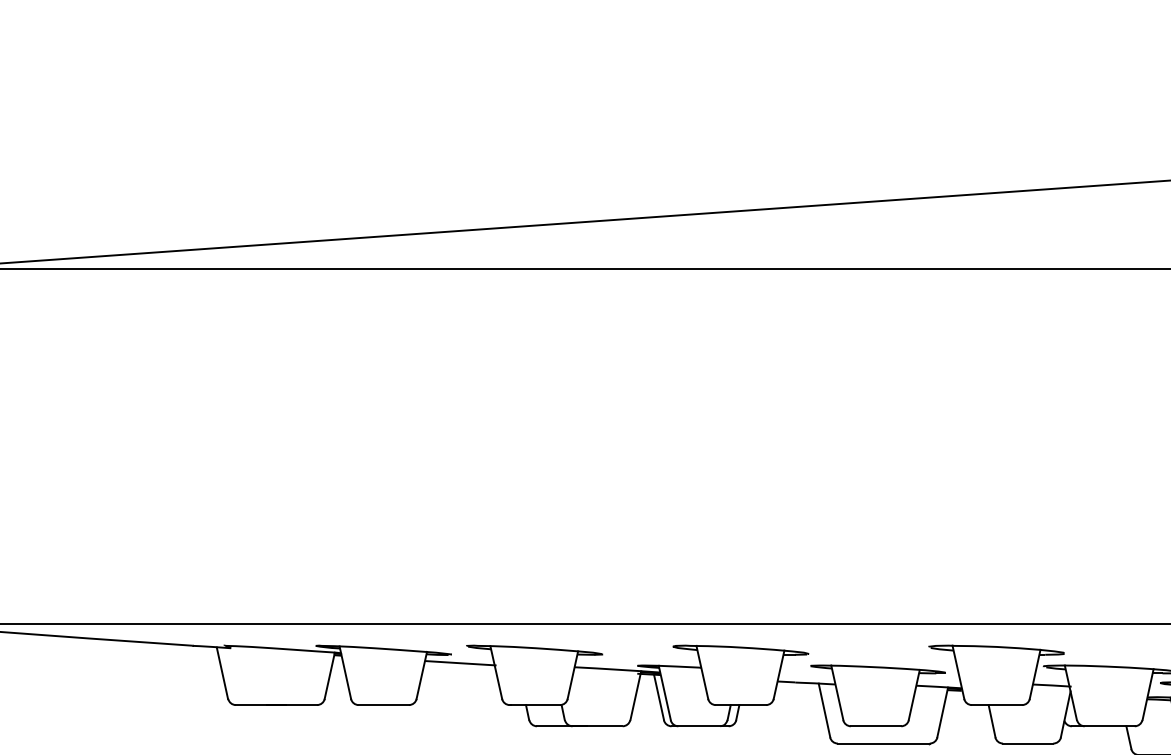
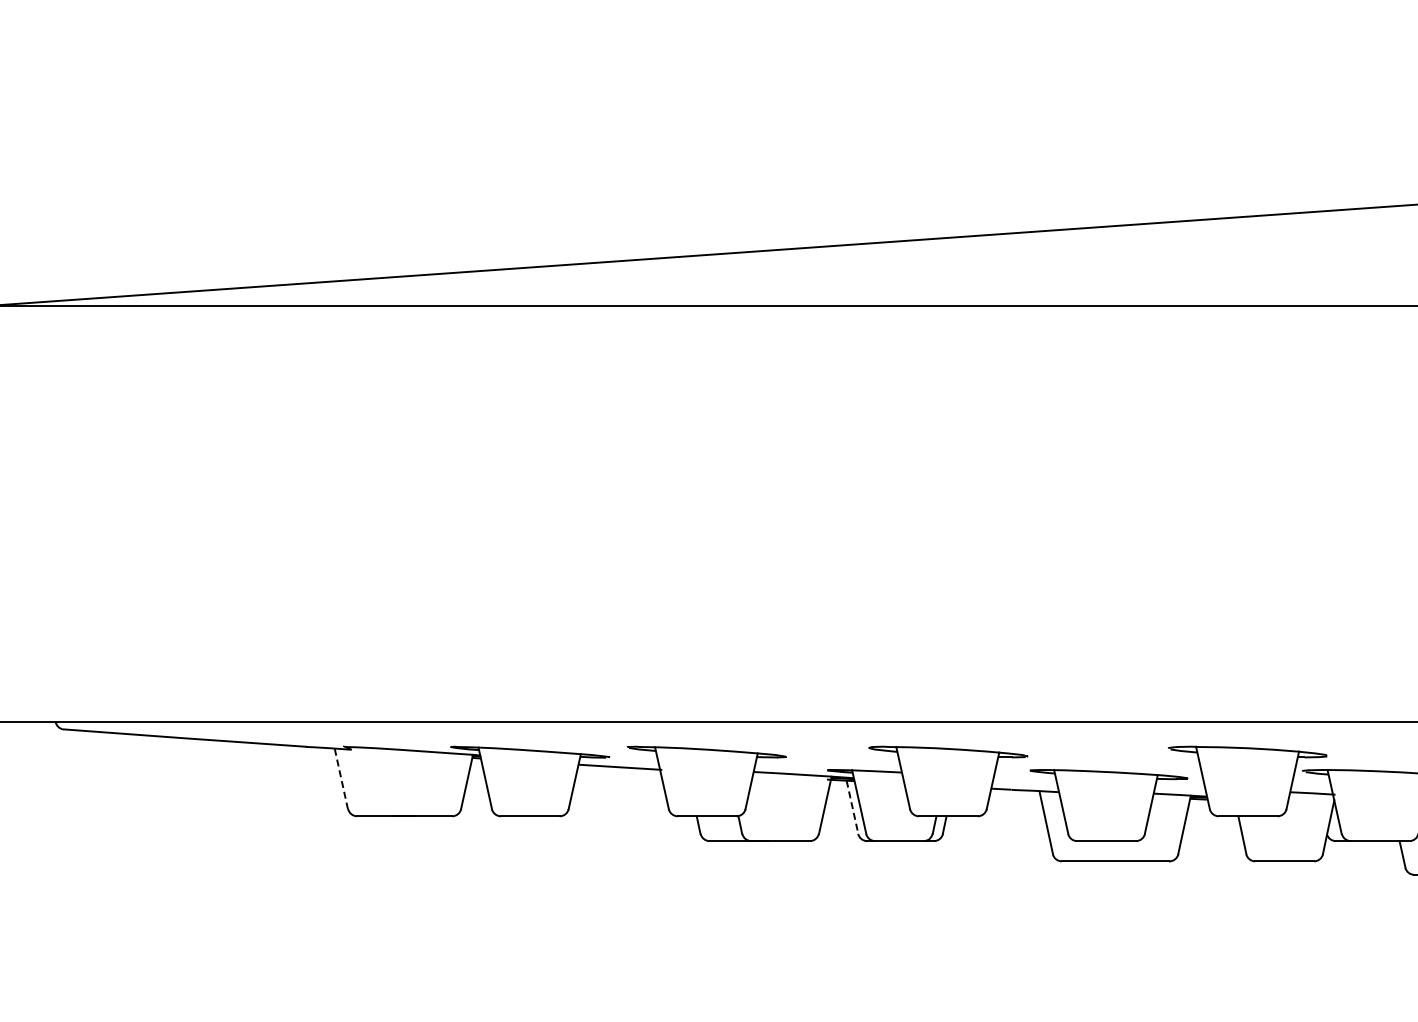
line: (222, 673) -> (341, 779), solid -> dashed
line: (659, 697) -> (852, 807), solid -> dashed

